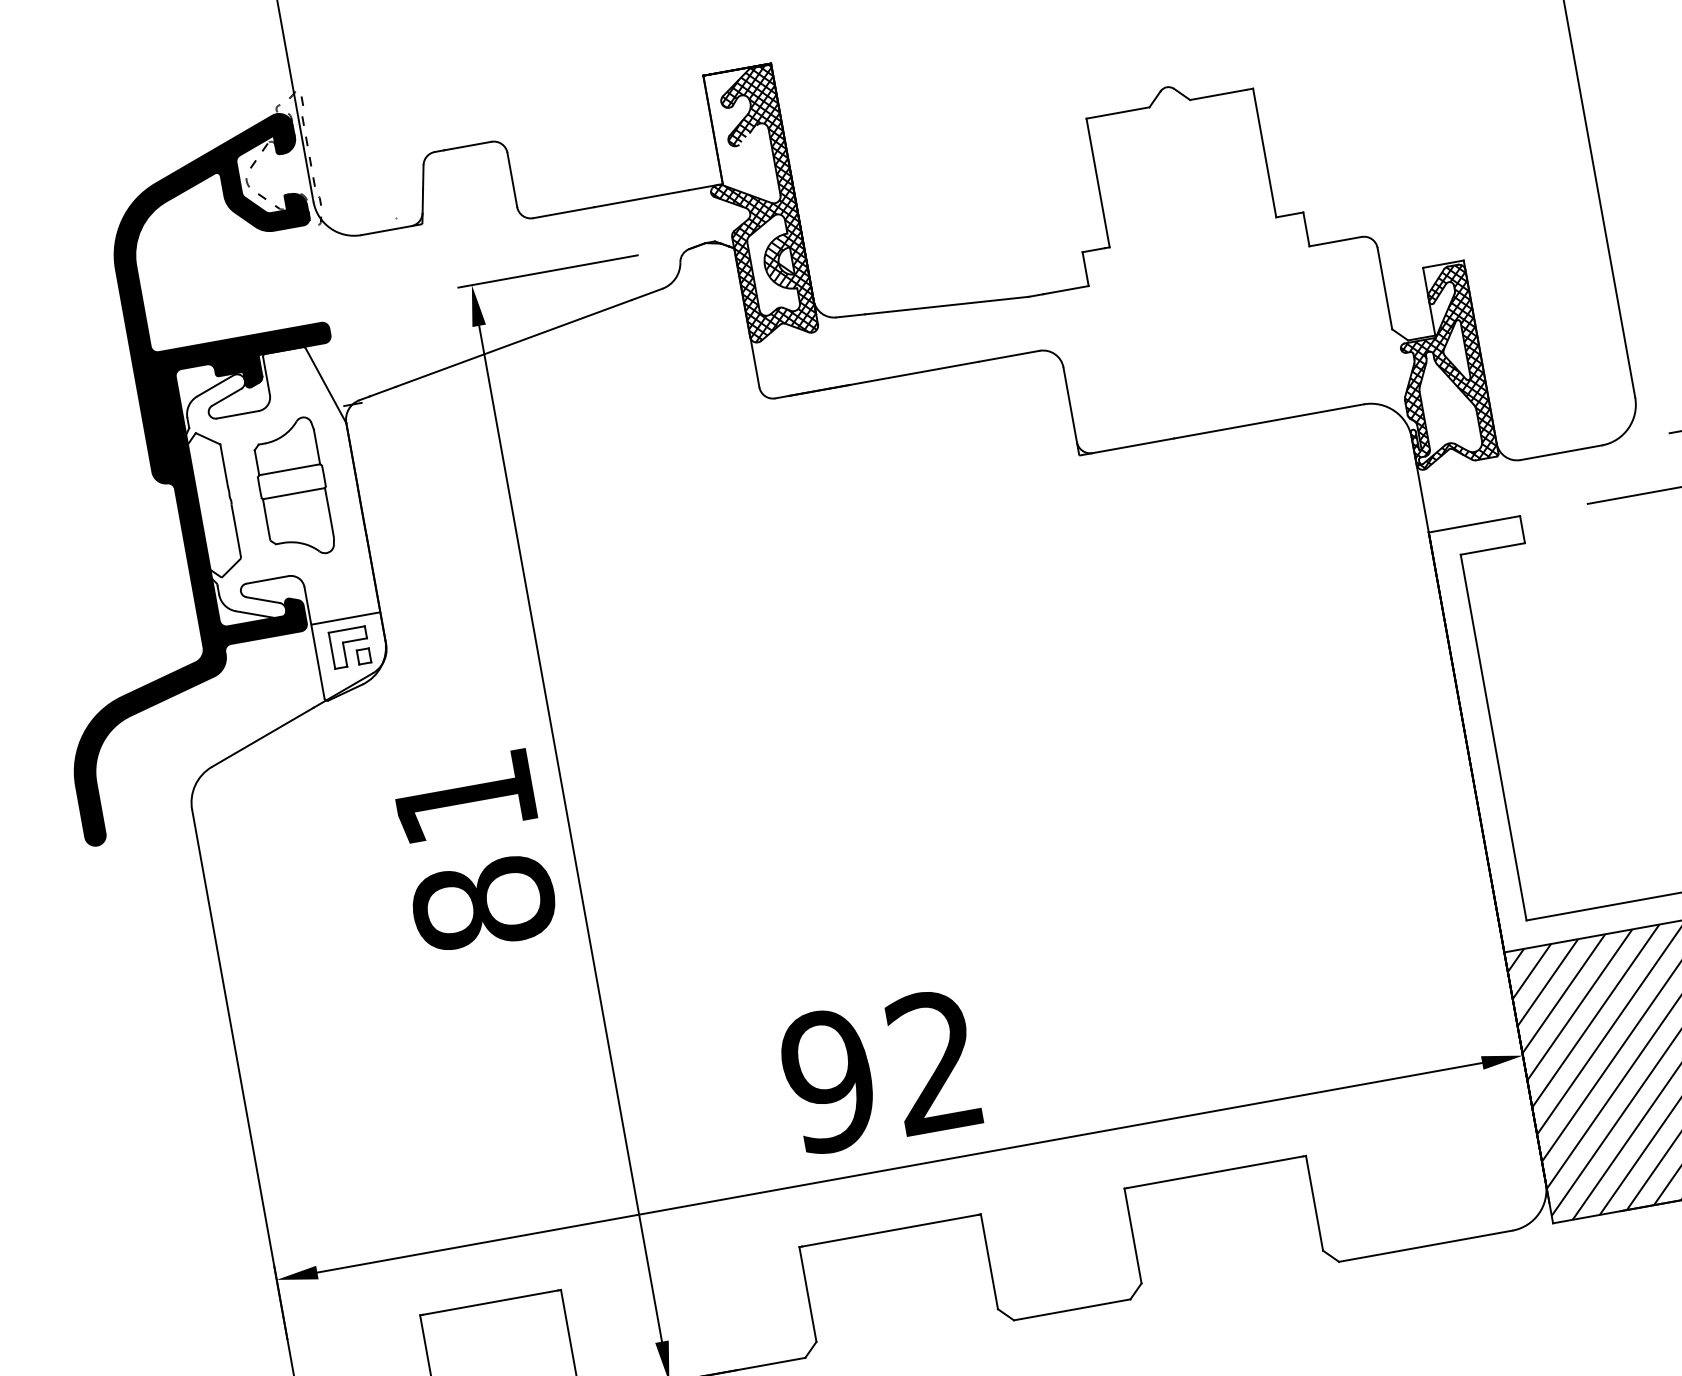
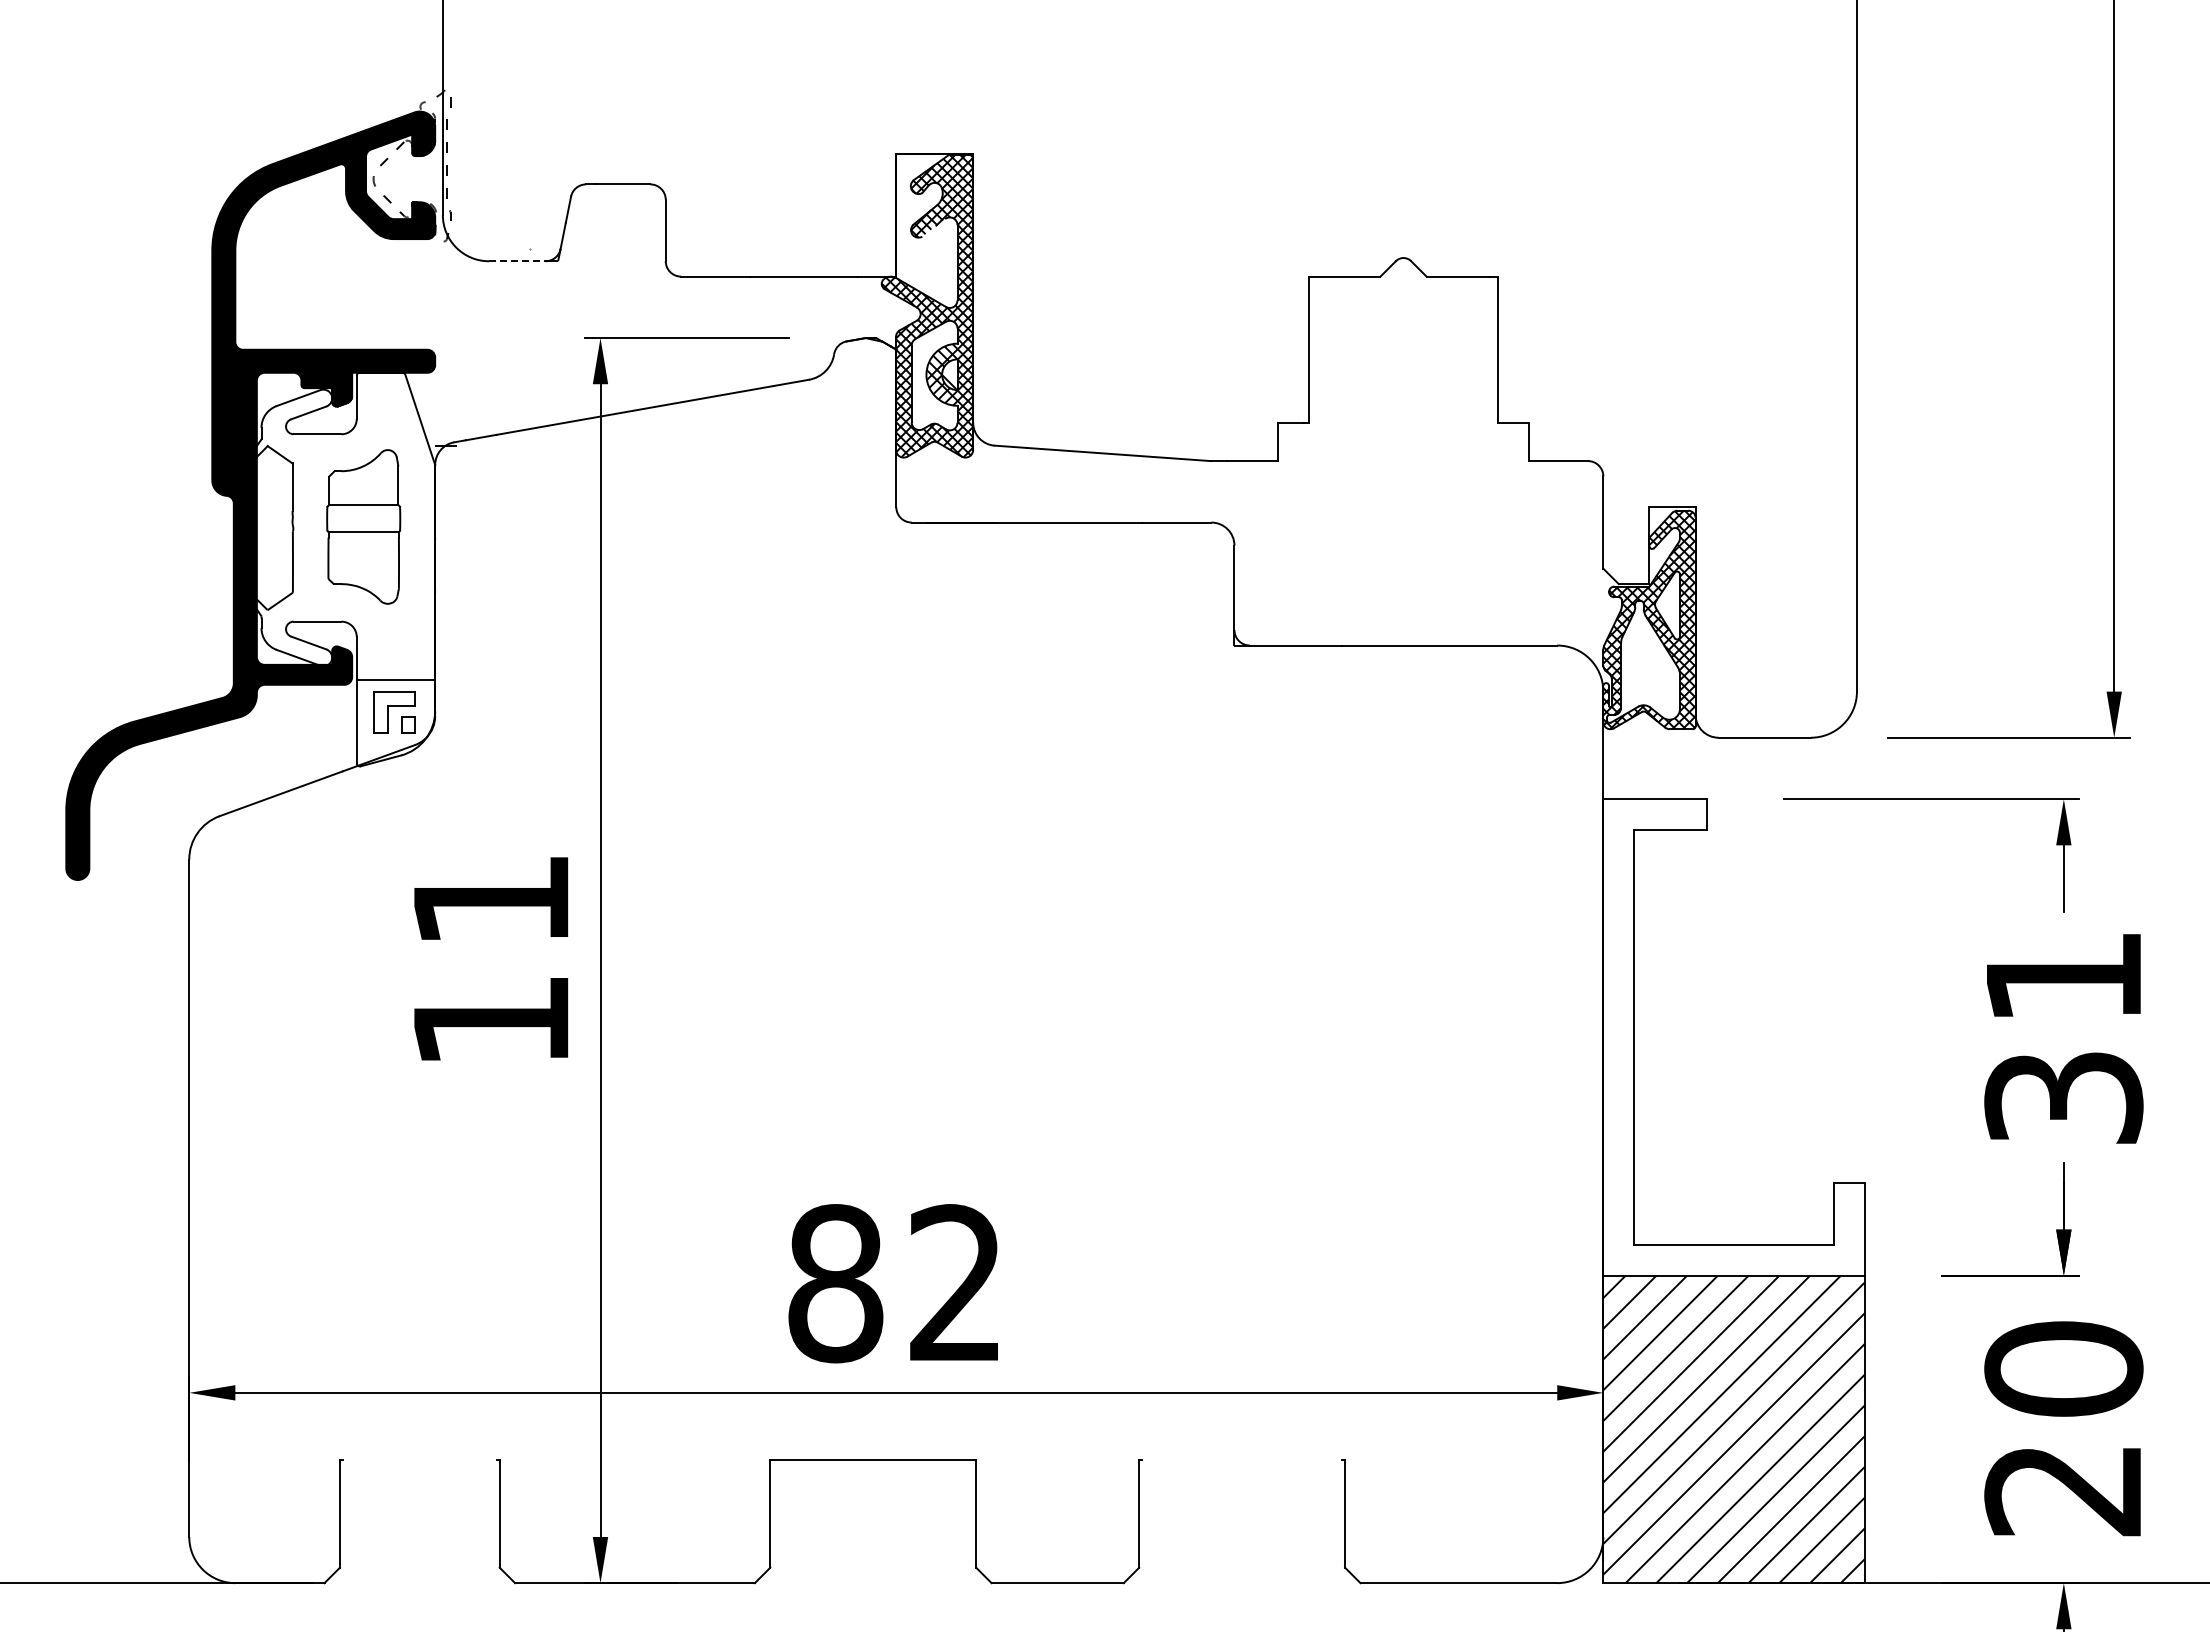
line: (386, 230) -> (517, 261), solid -> dashed
text: (484, 903) -> (491, 1020), 81 -> 11
text: (828, 1081) -> (835, 1283), 92 -> 82
line: (1215, 1172) -> (1242, 1460), removed
line: (490, 1302) -> (419, 1460), removed

